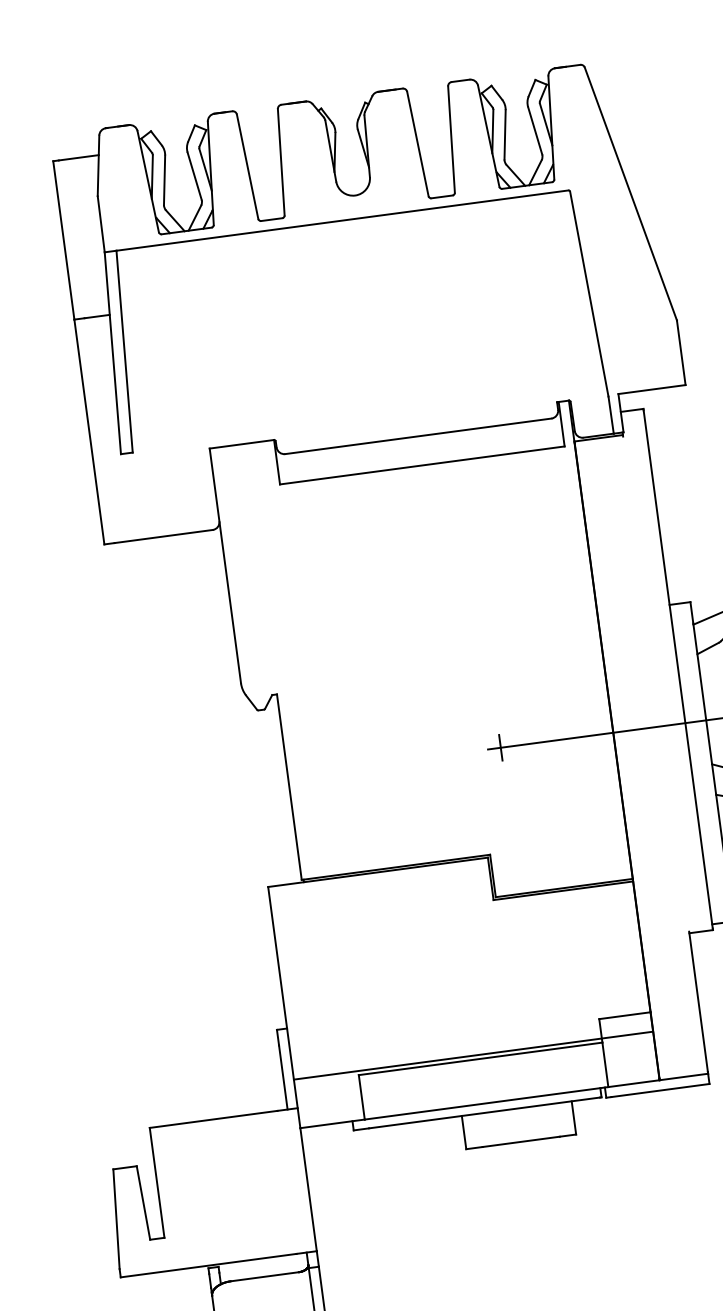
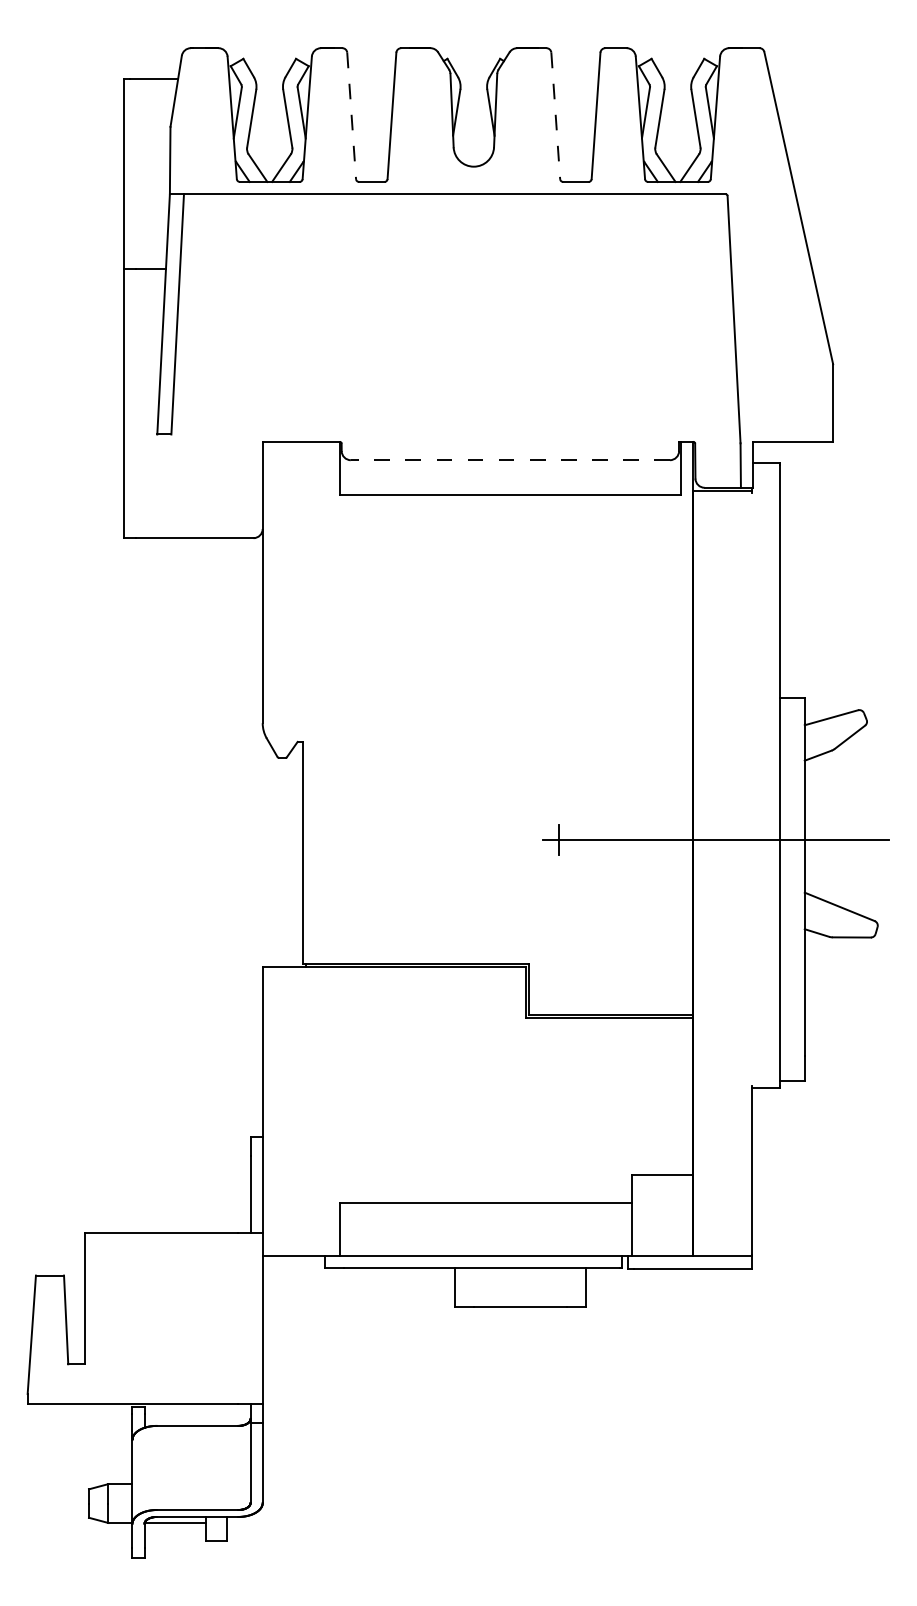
line: (417, 144) -> (555, 116), solid -> dashed
line: (247, 167) -> (351, 116), solid -> dashed
line: (418, 436) -> (510, 460), solid -> dashed
line: (473, 1055) -> (477, 1198), removed

